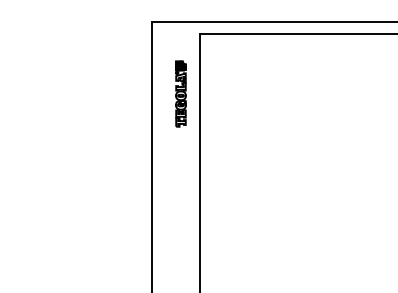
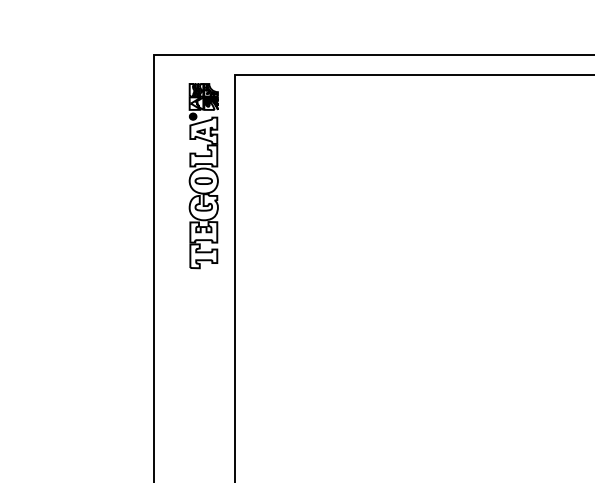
part: (180, 93) -> (203, 175), size x1.67

